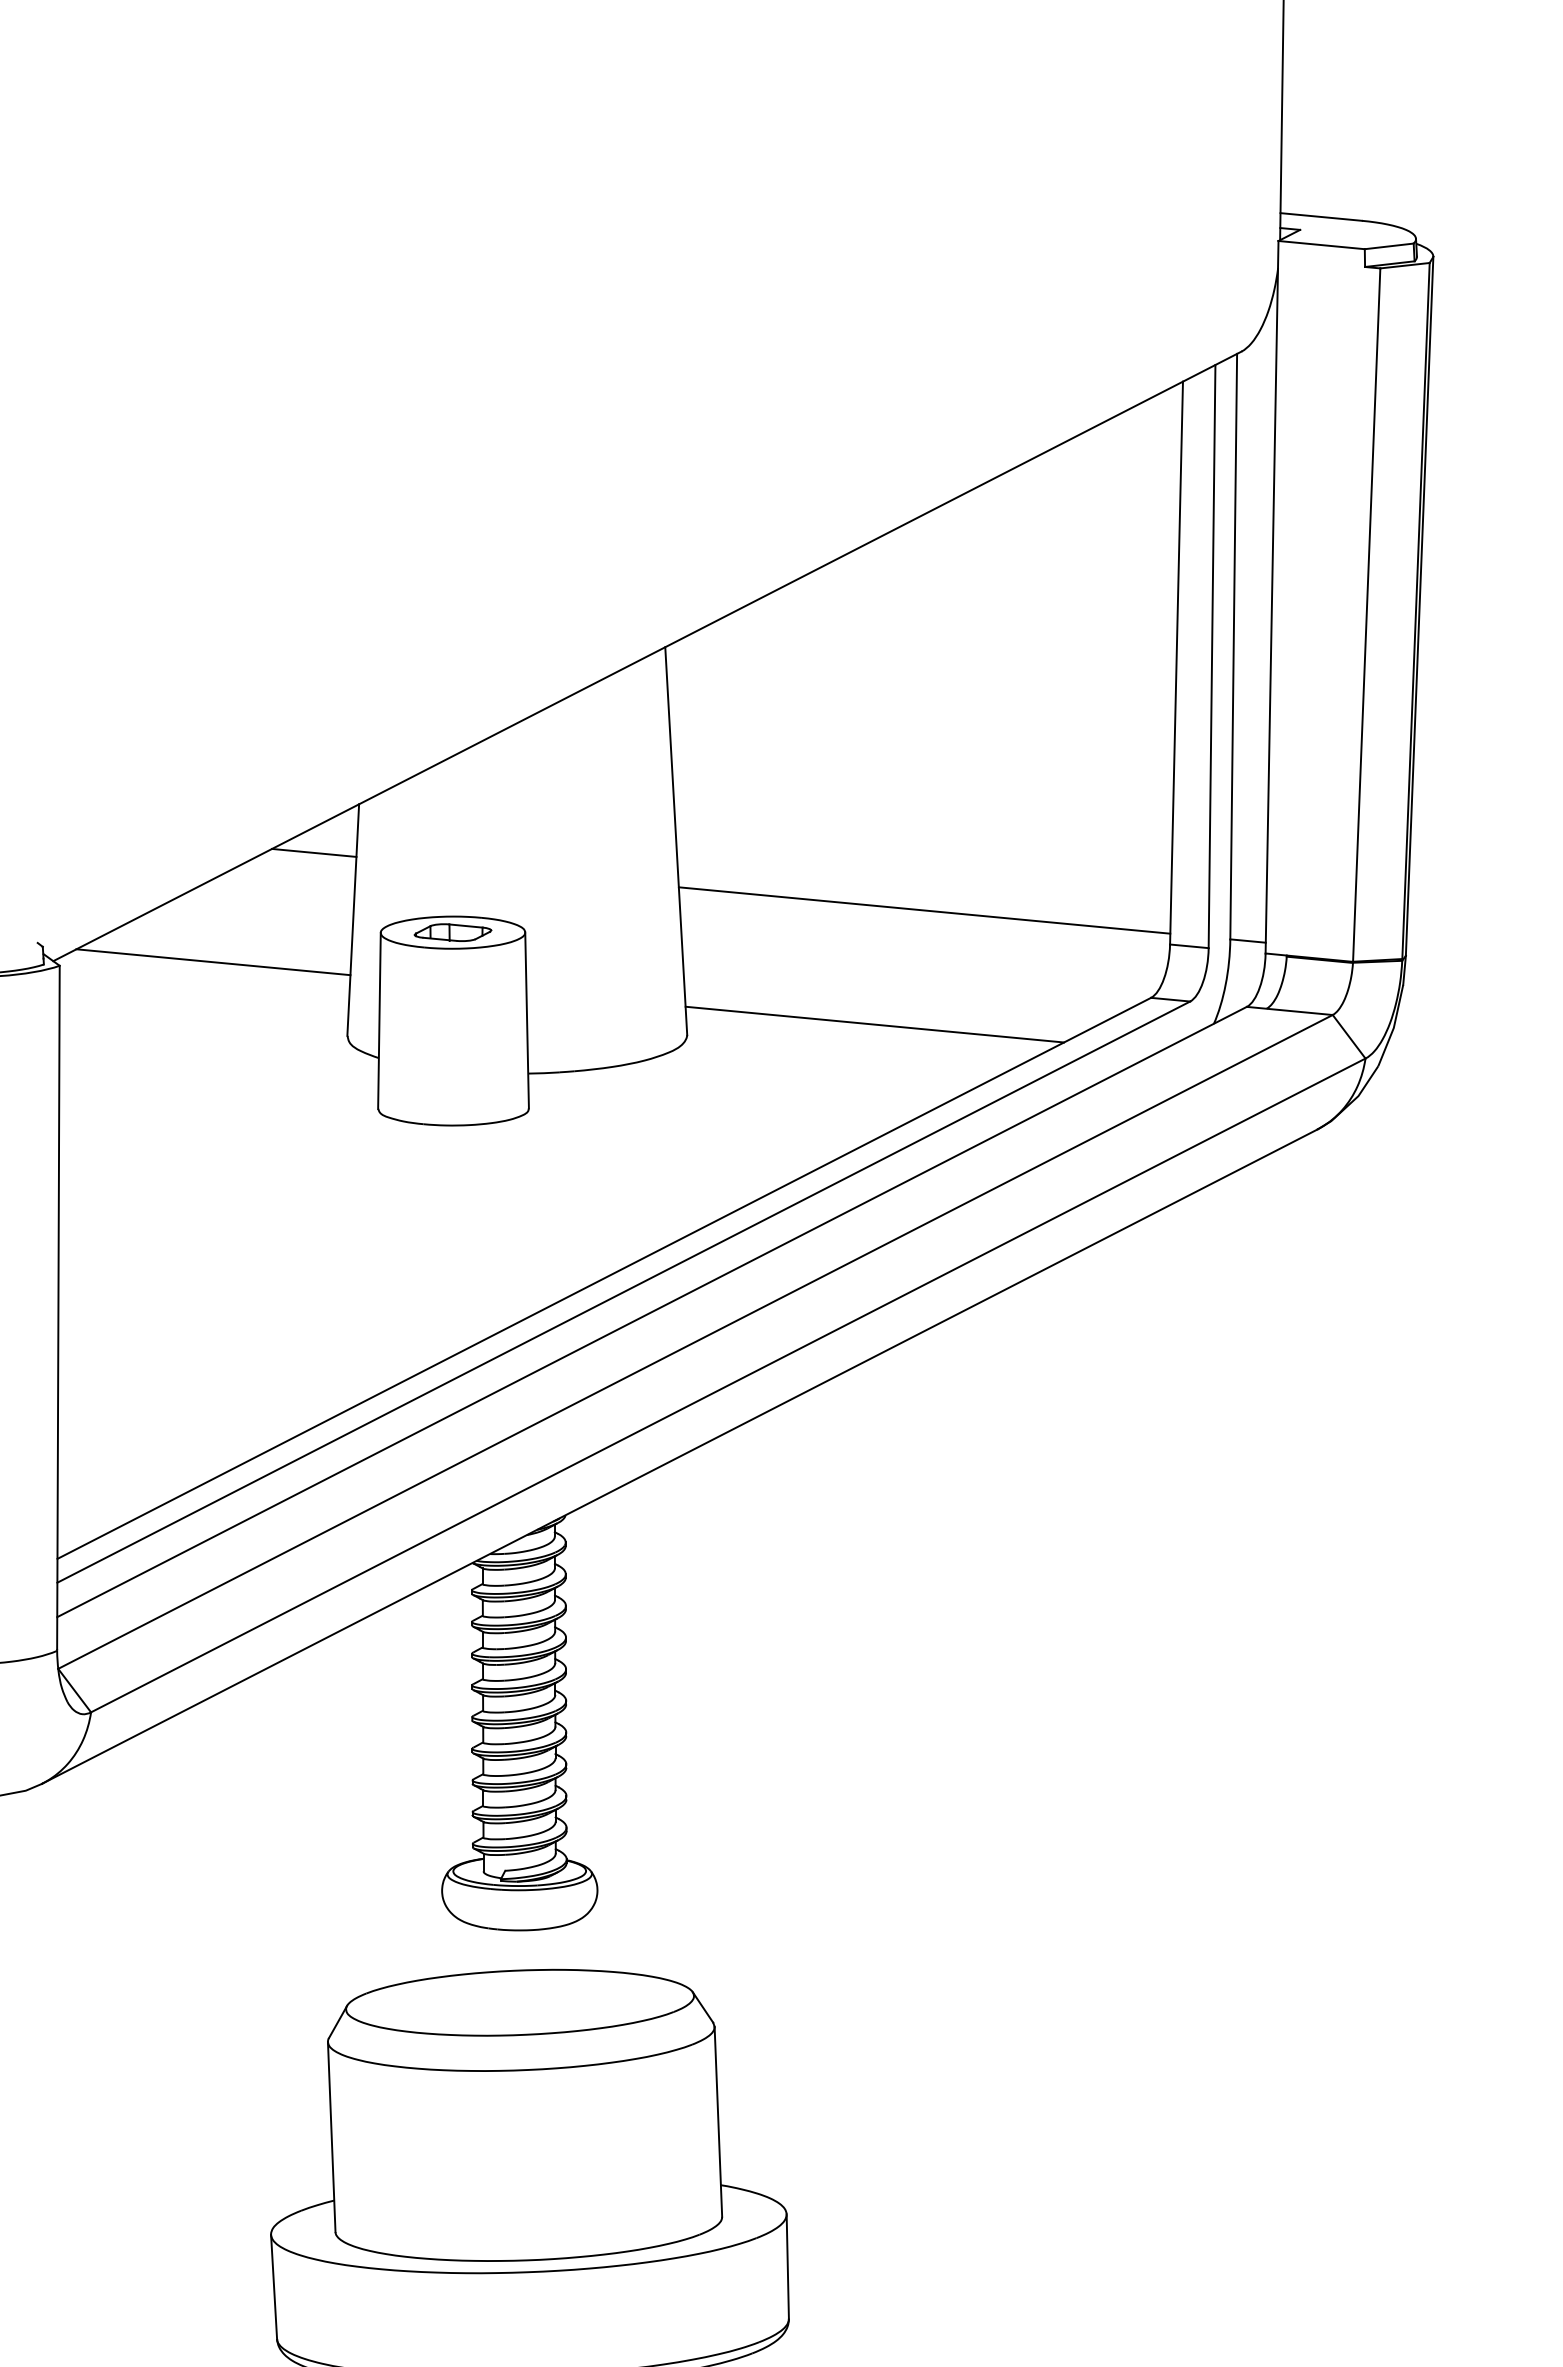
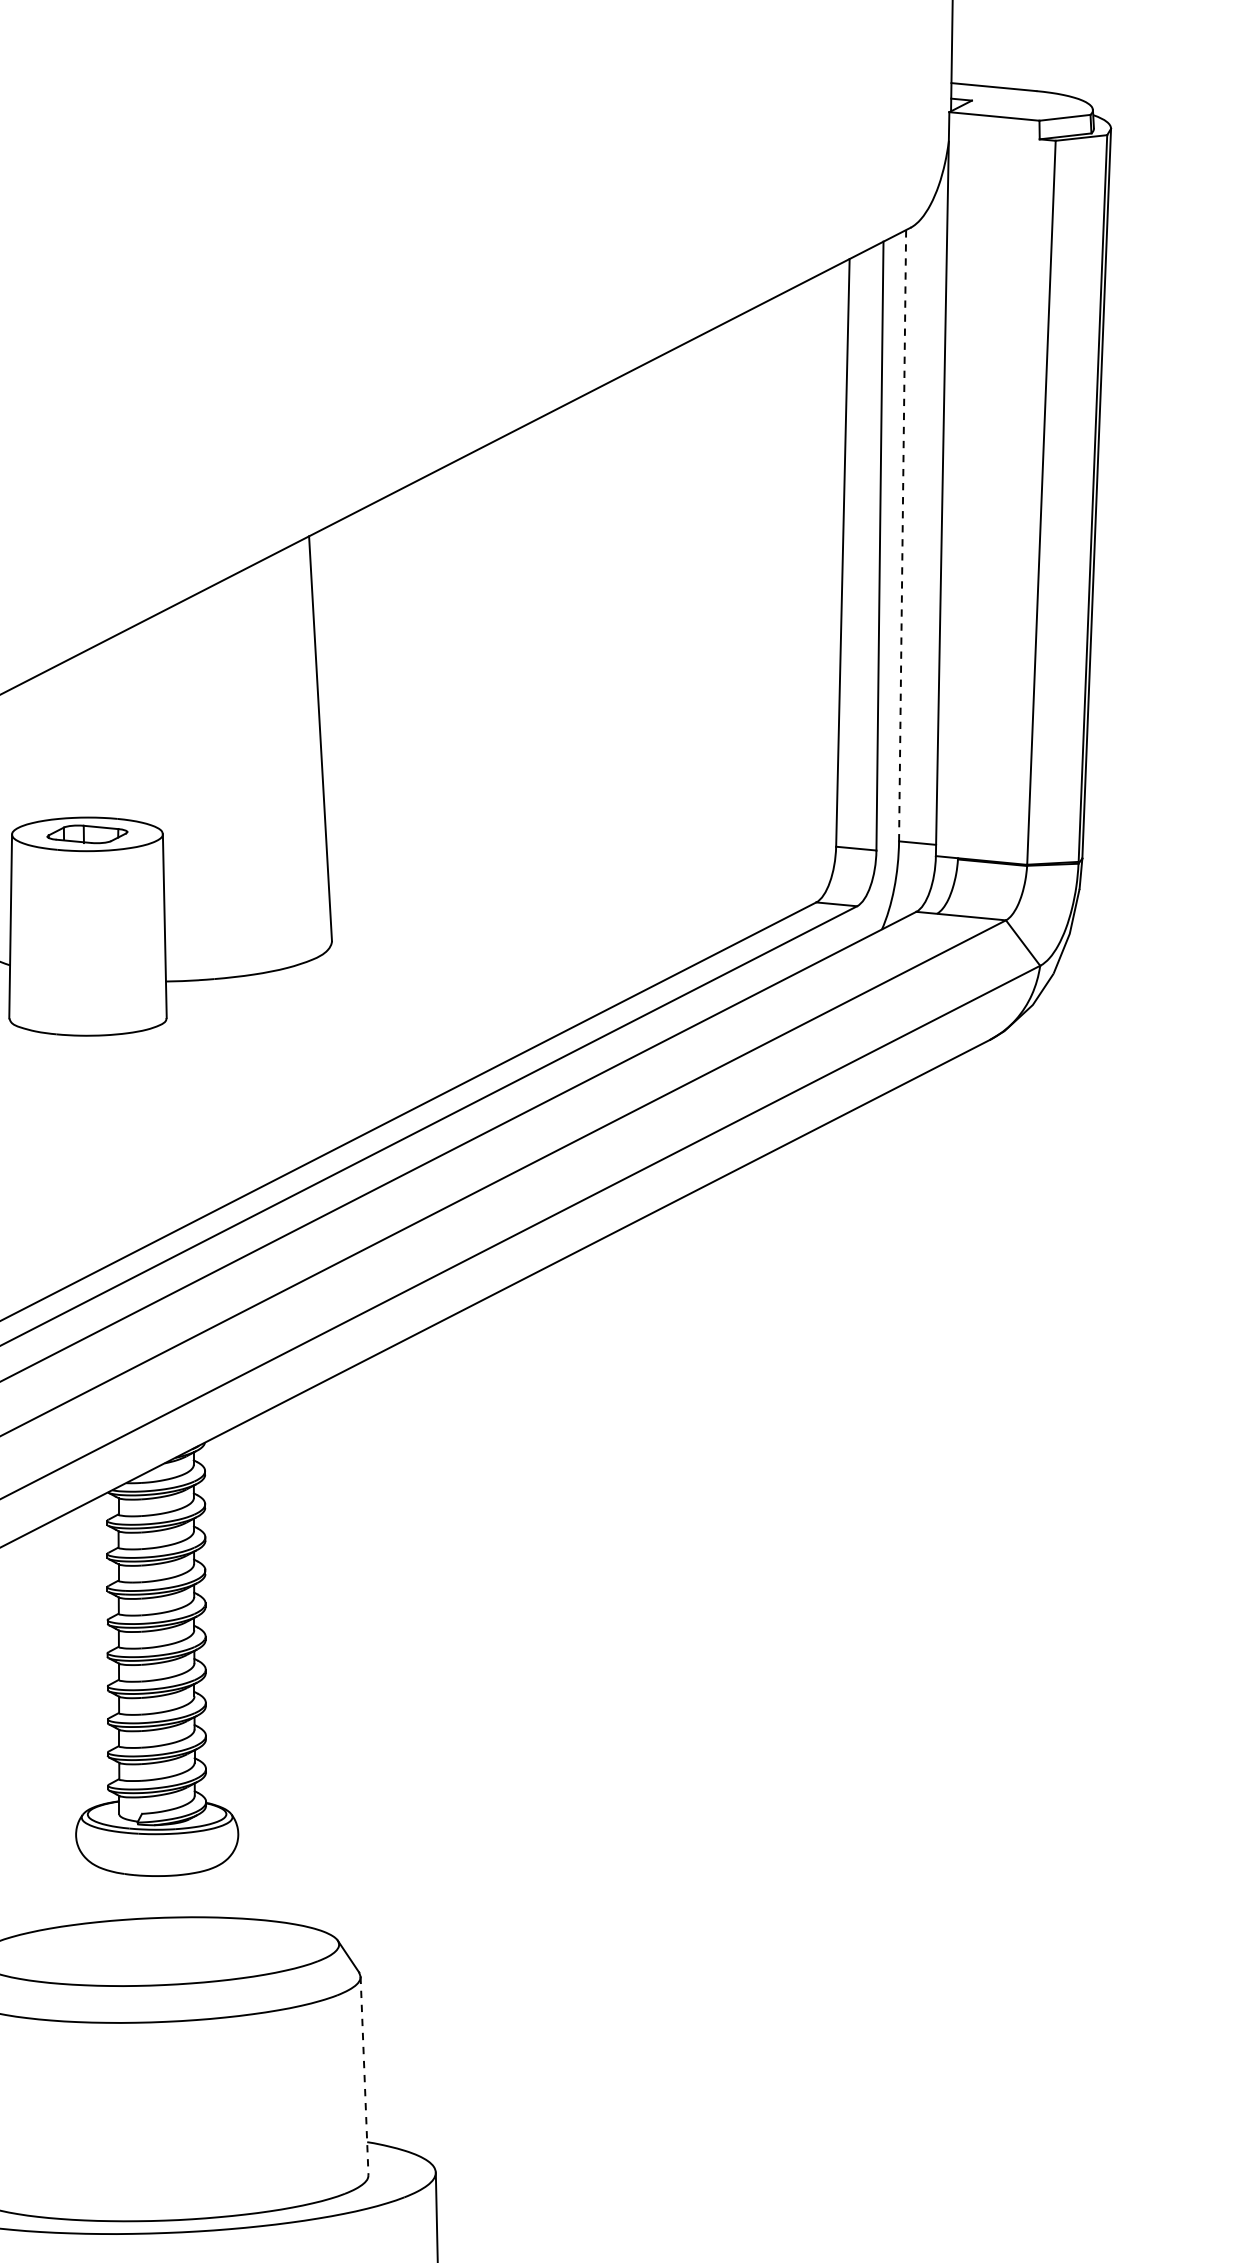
line: (1233, 646) -> (902, 535), solid -> dashed
line: (924, 910) -> (579, 811), removed
line: (874, 1024) -> (527, 930), removed
line: (718, 2122) -> (364, 2076), solid -> dashed

